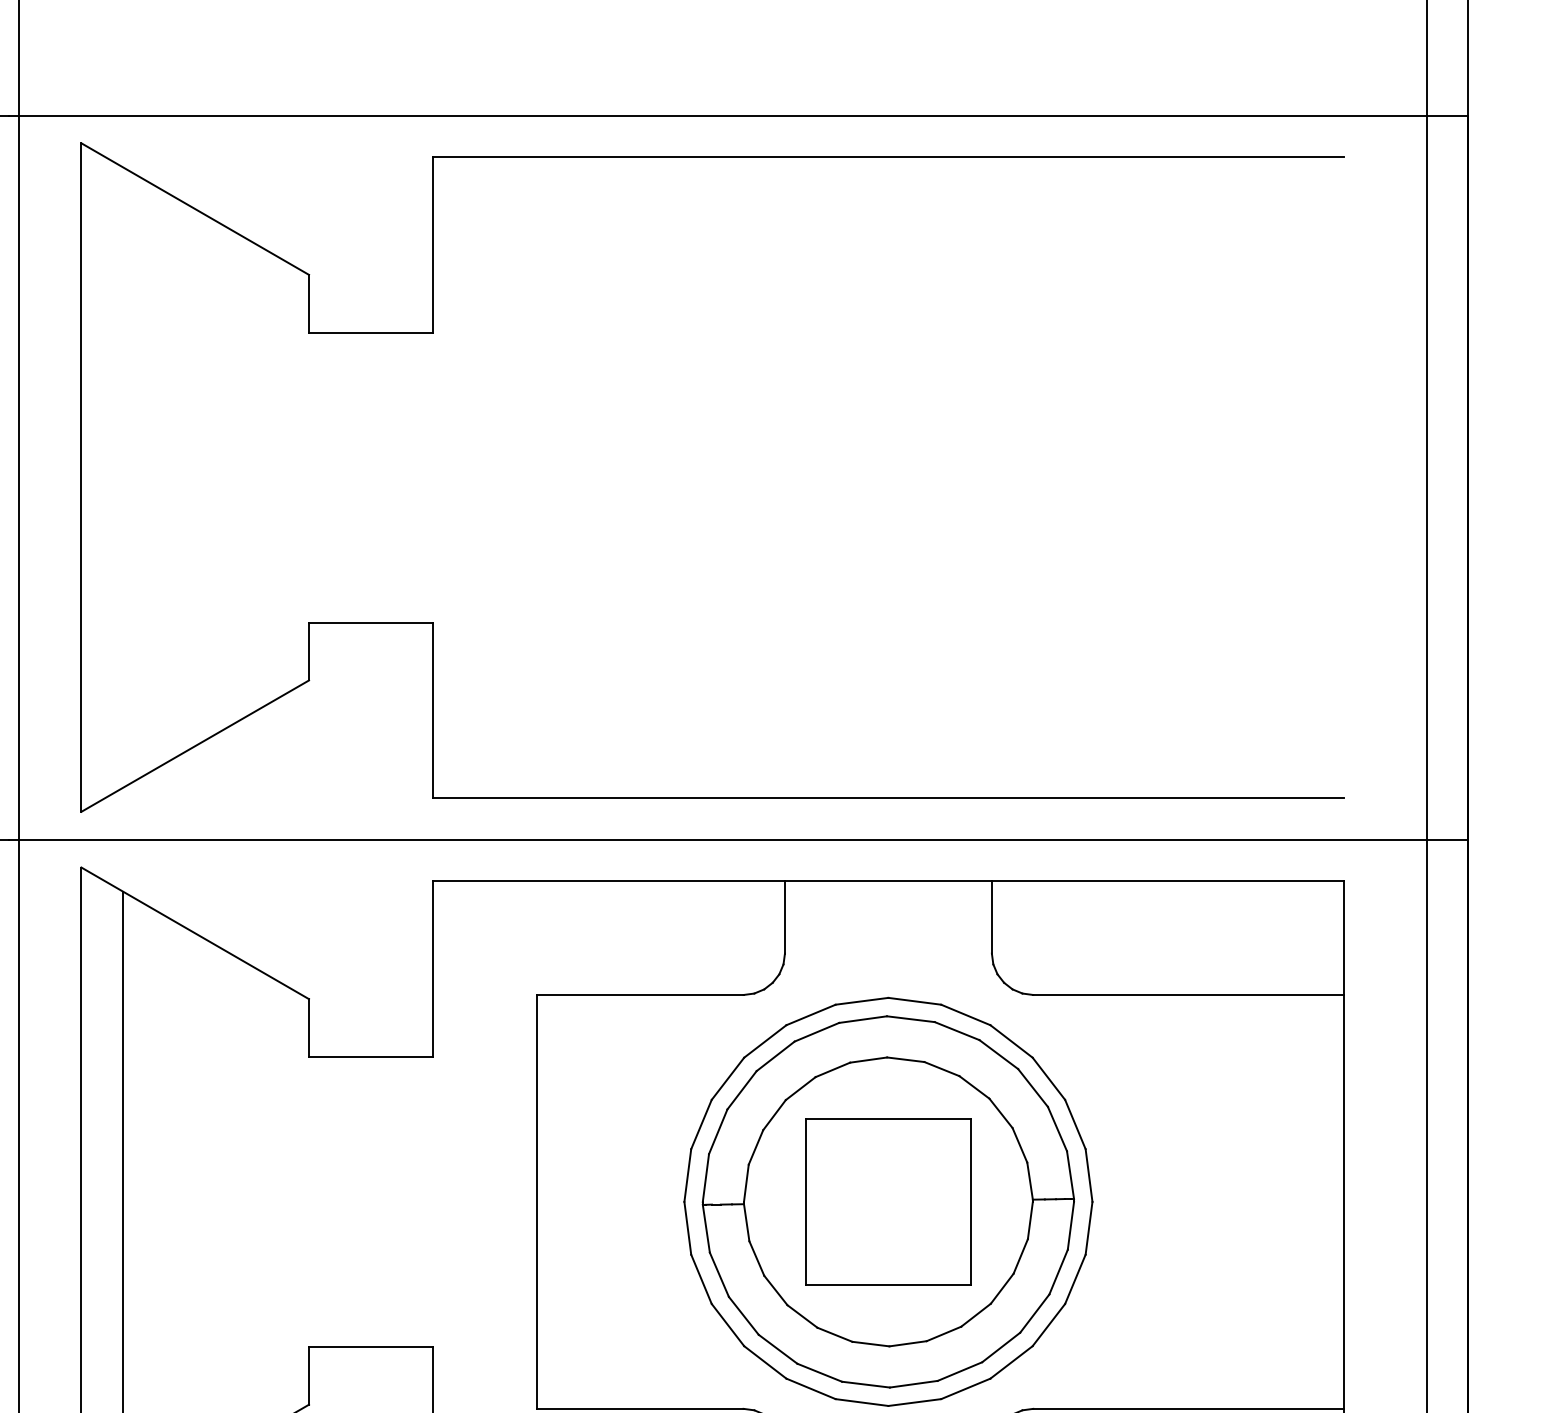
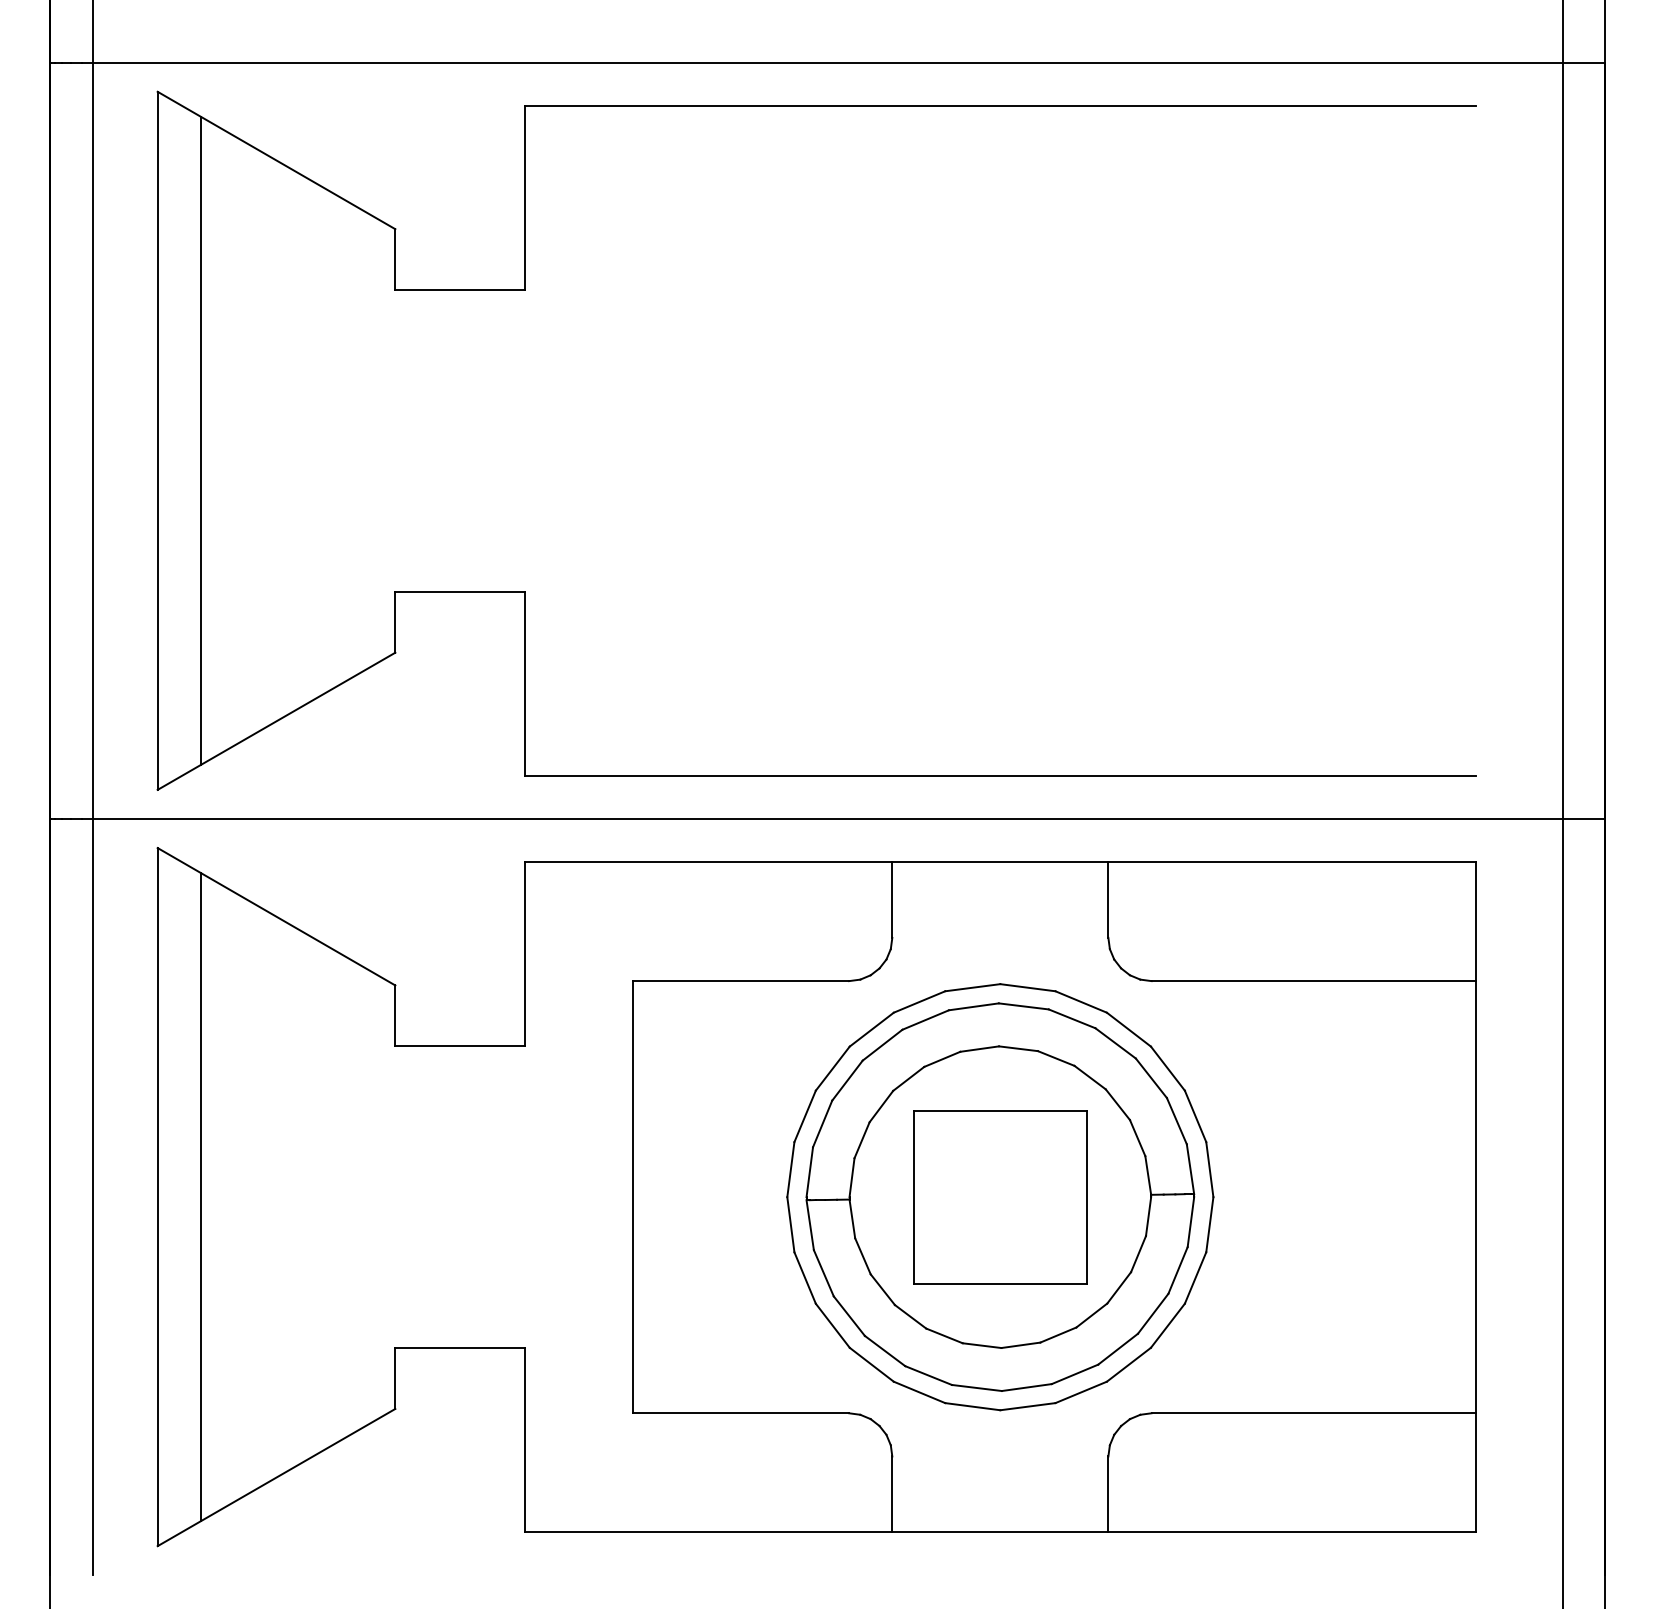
line: (122, 477) -> (200, 440), added

